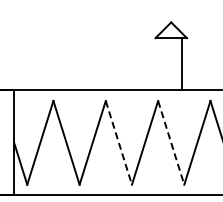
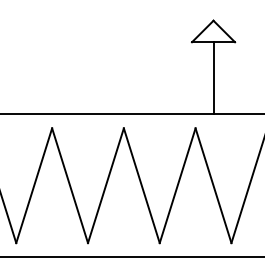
line: (182, 64) -> (213, 78), moved
line: (118, 142) -> (141, 185), dashed -> solid
line: (171, 142) -> (213, 185), dashed -> solid

